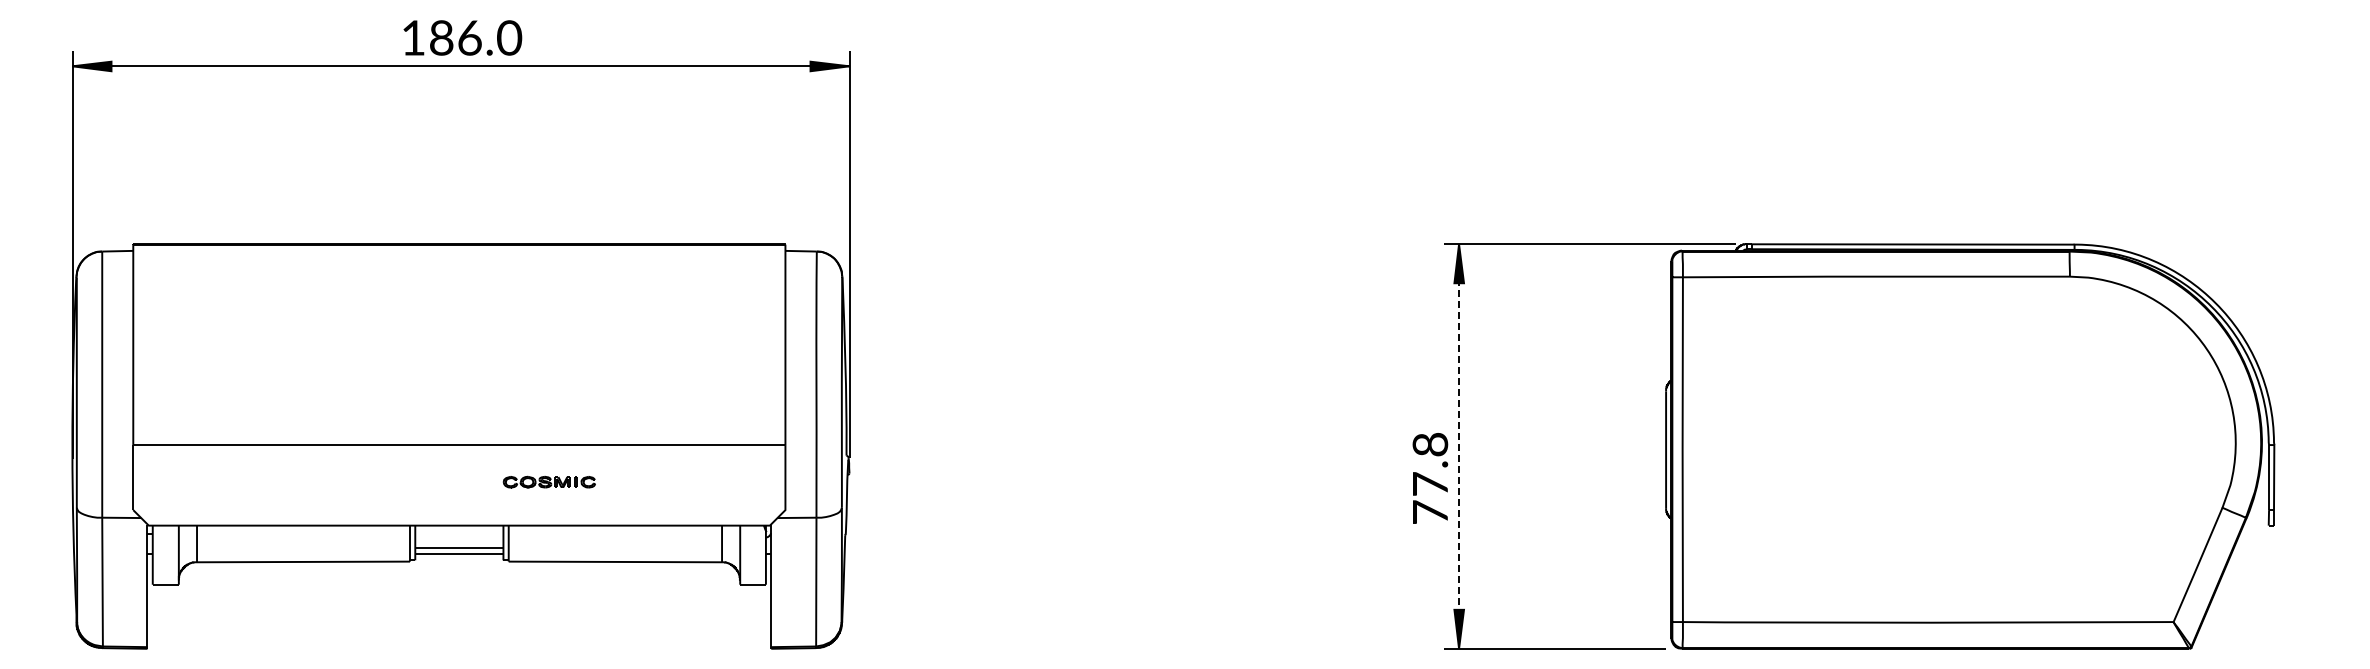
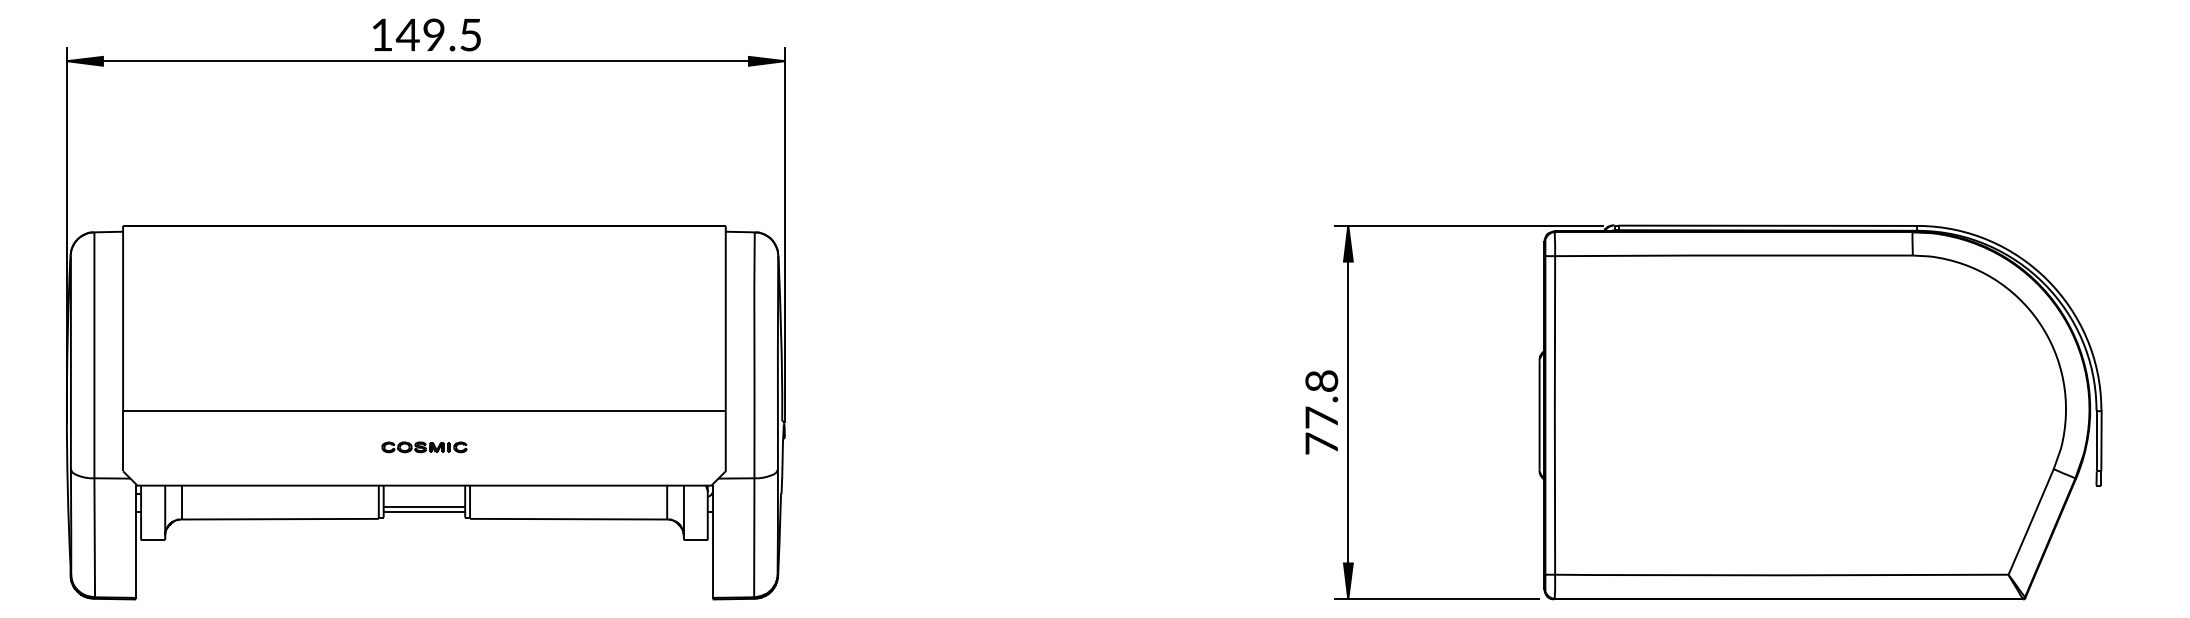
text: (475, 37) -> (439, 34), 186.0 -> 149.5
line: (1459, 446) -> (1348, 412), dashed -> solid
text: (1430, 478) -> (1321, 412), moved
part: (548, 481) -> (423, 446), moved

